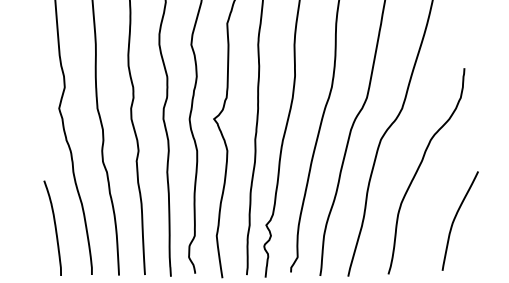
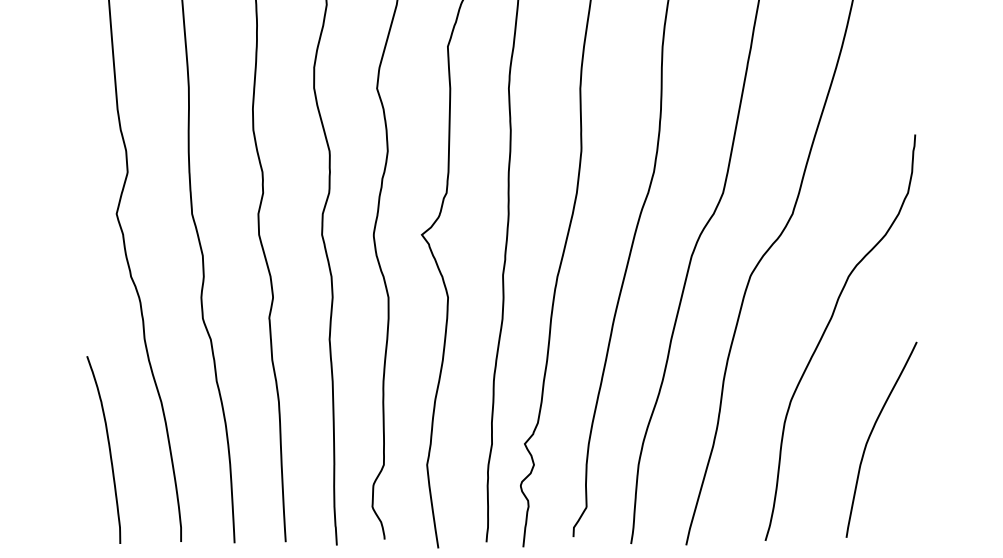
curve: (455, 219) -> (871, 436), moved

